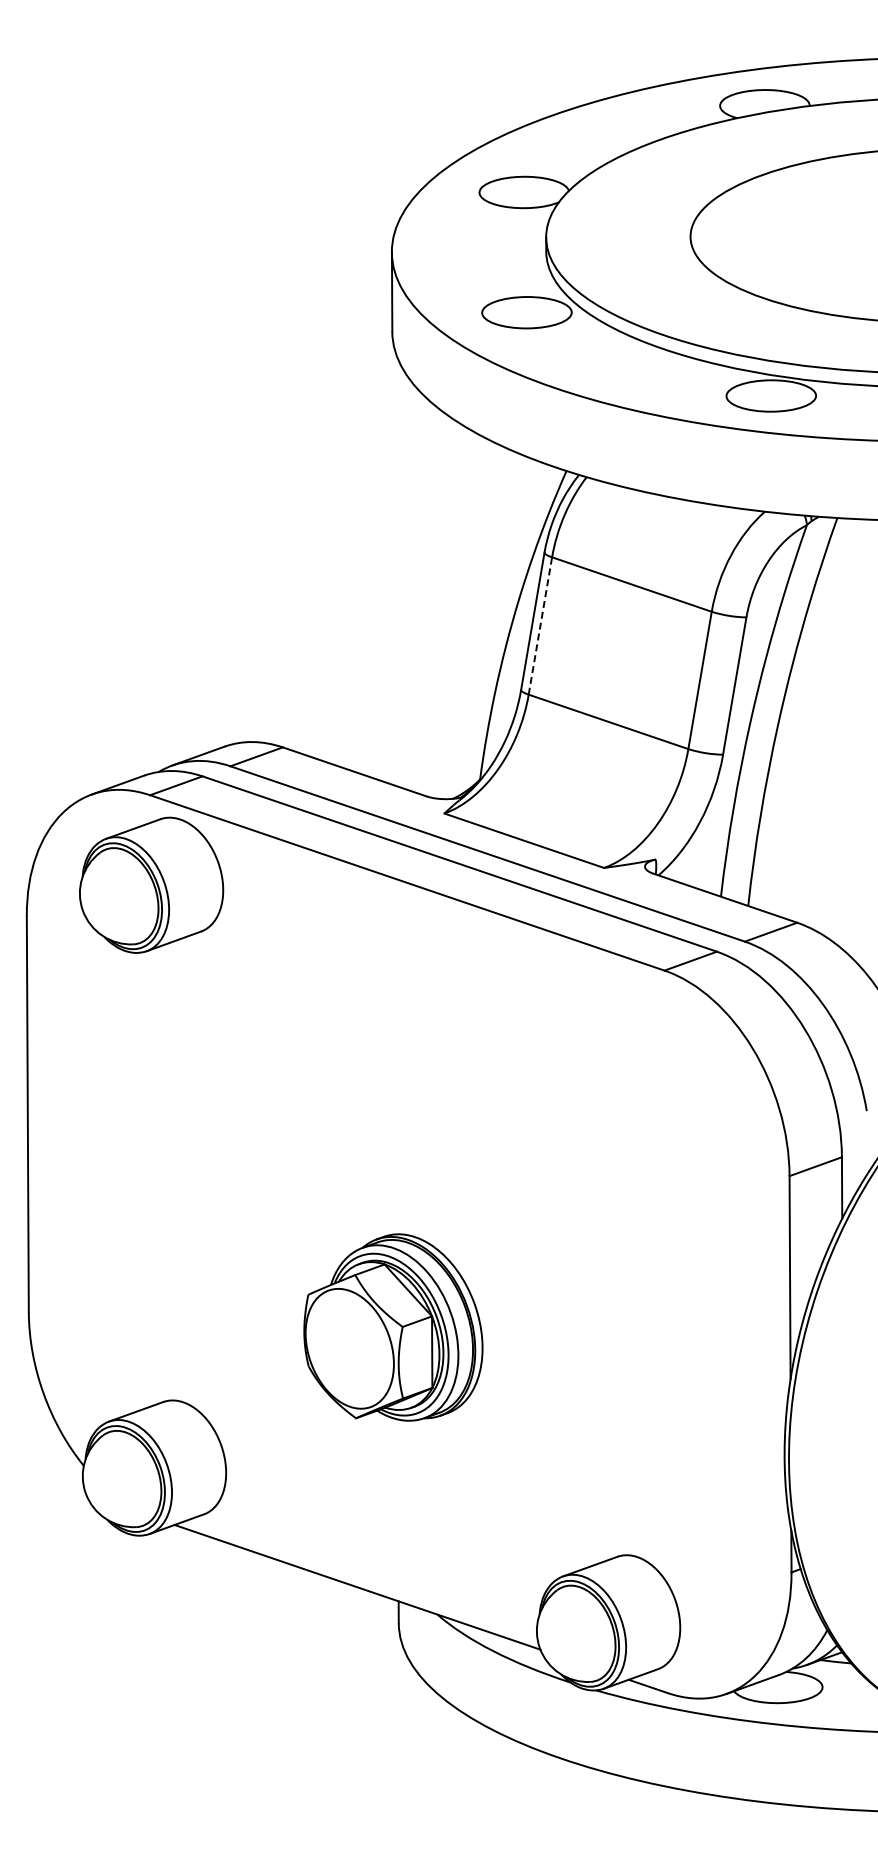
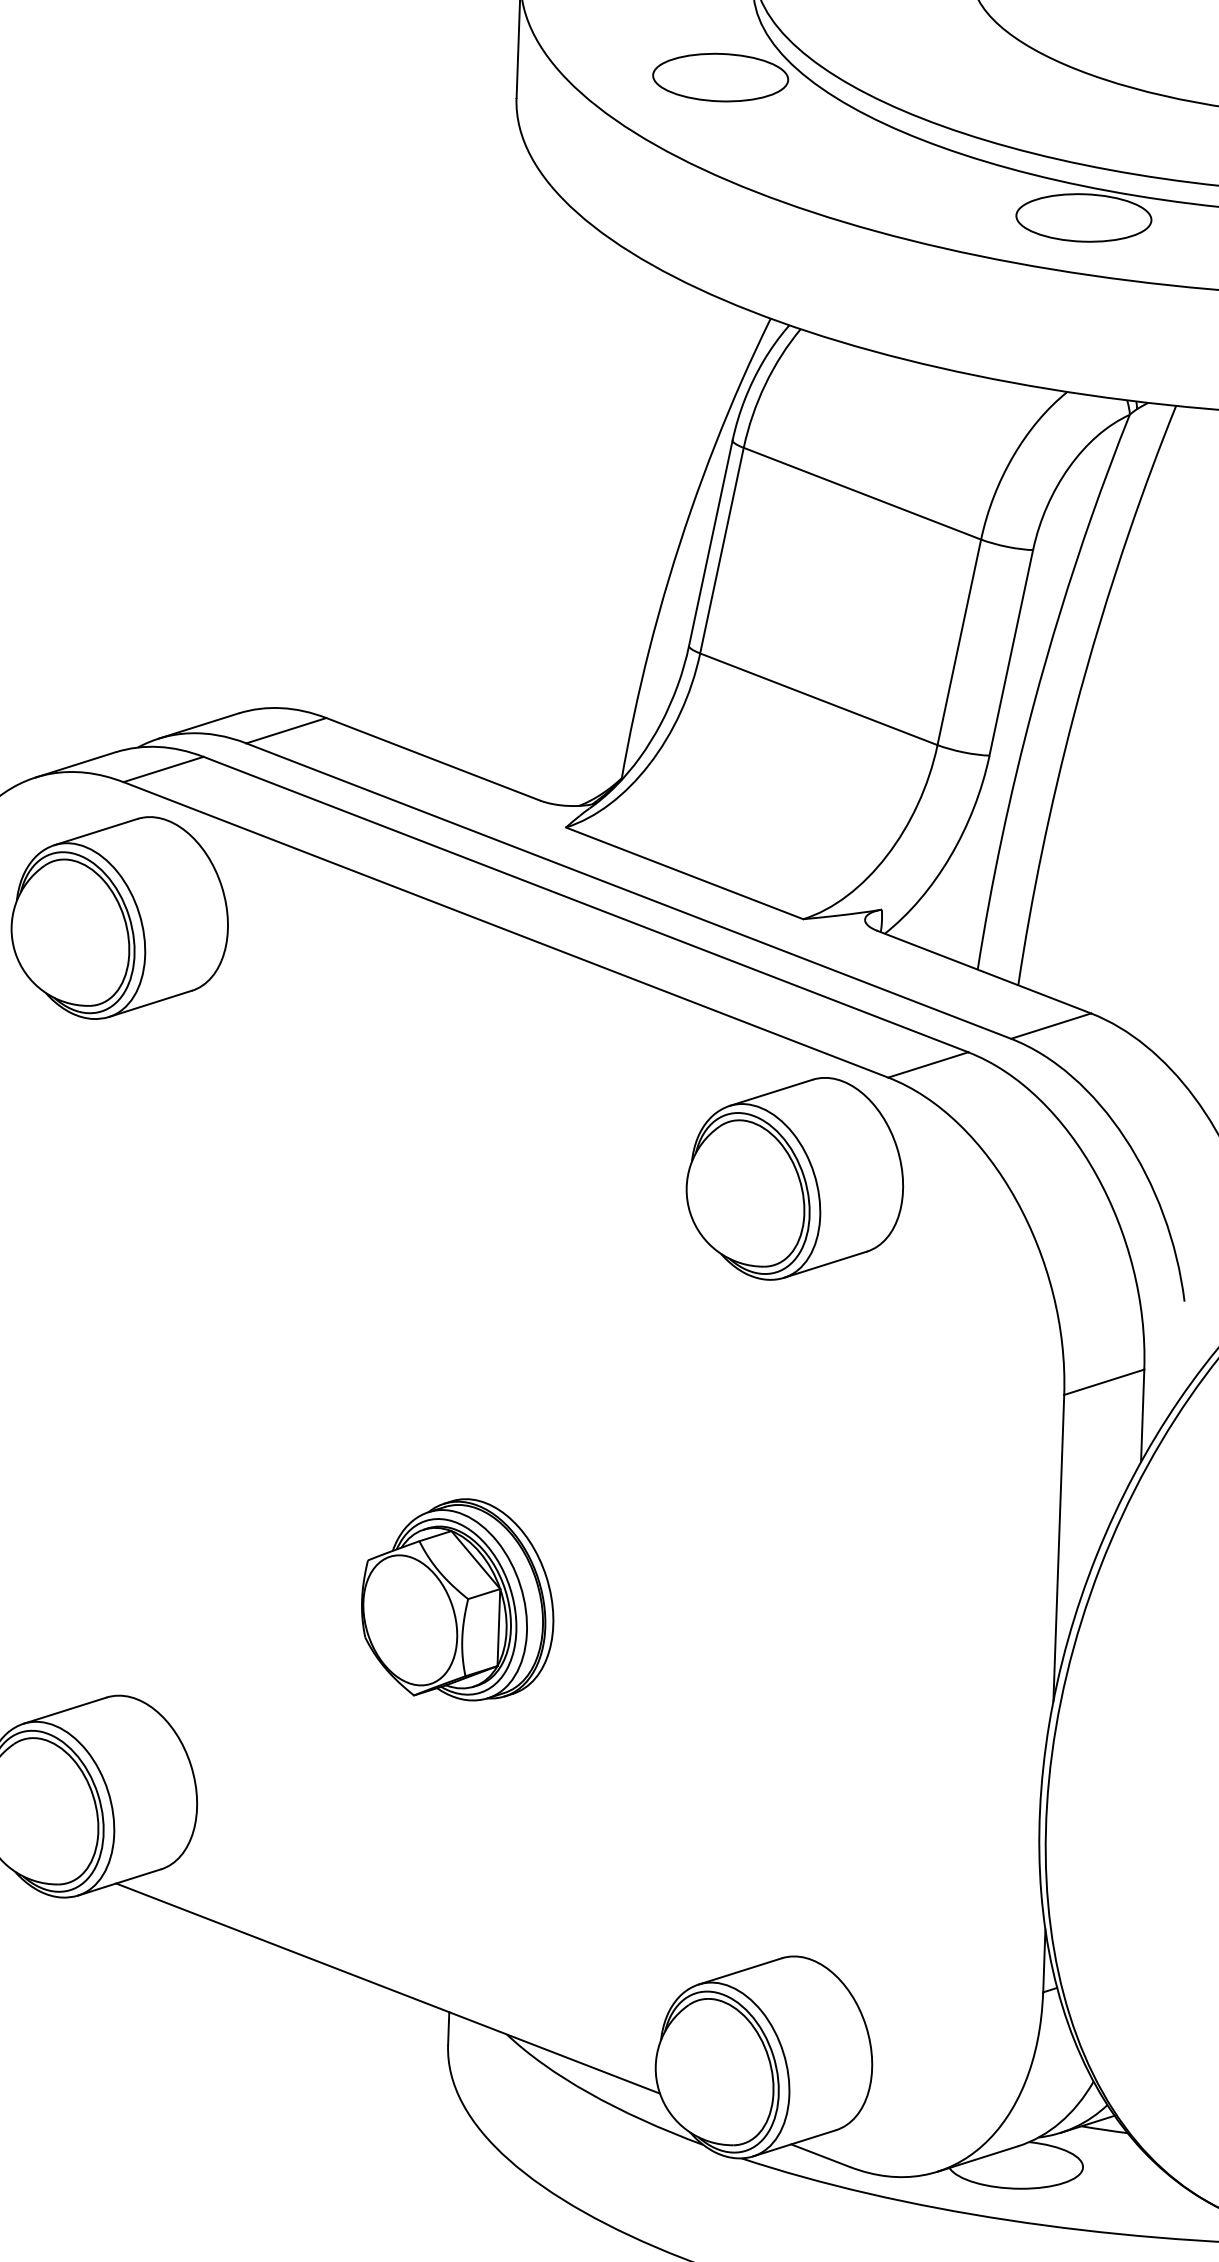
line: (540, 625) -> (722, 549), dashed -> solid
part: (605, 1039) -> (795, 1177), added
part: (393, 1327) -> (458, 1599), size x0.71

